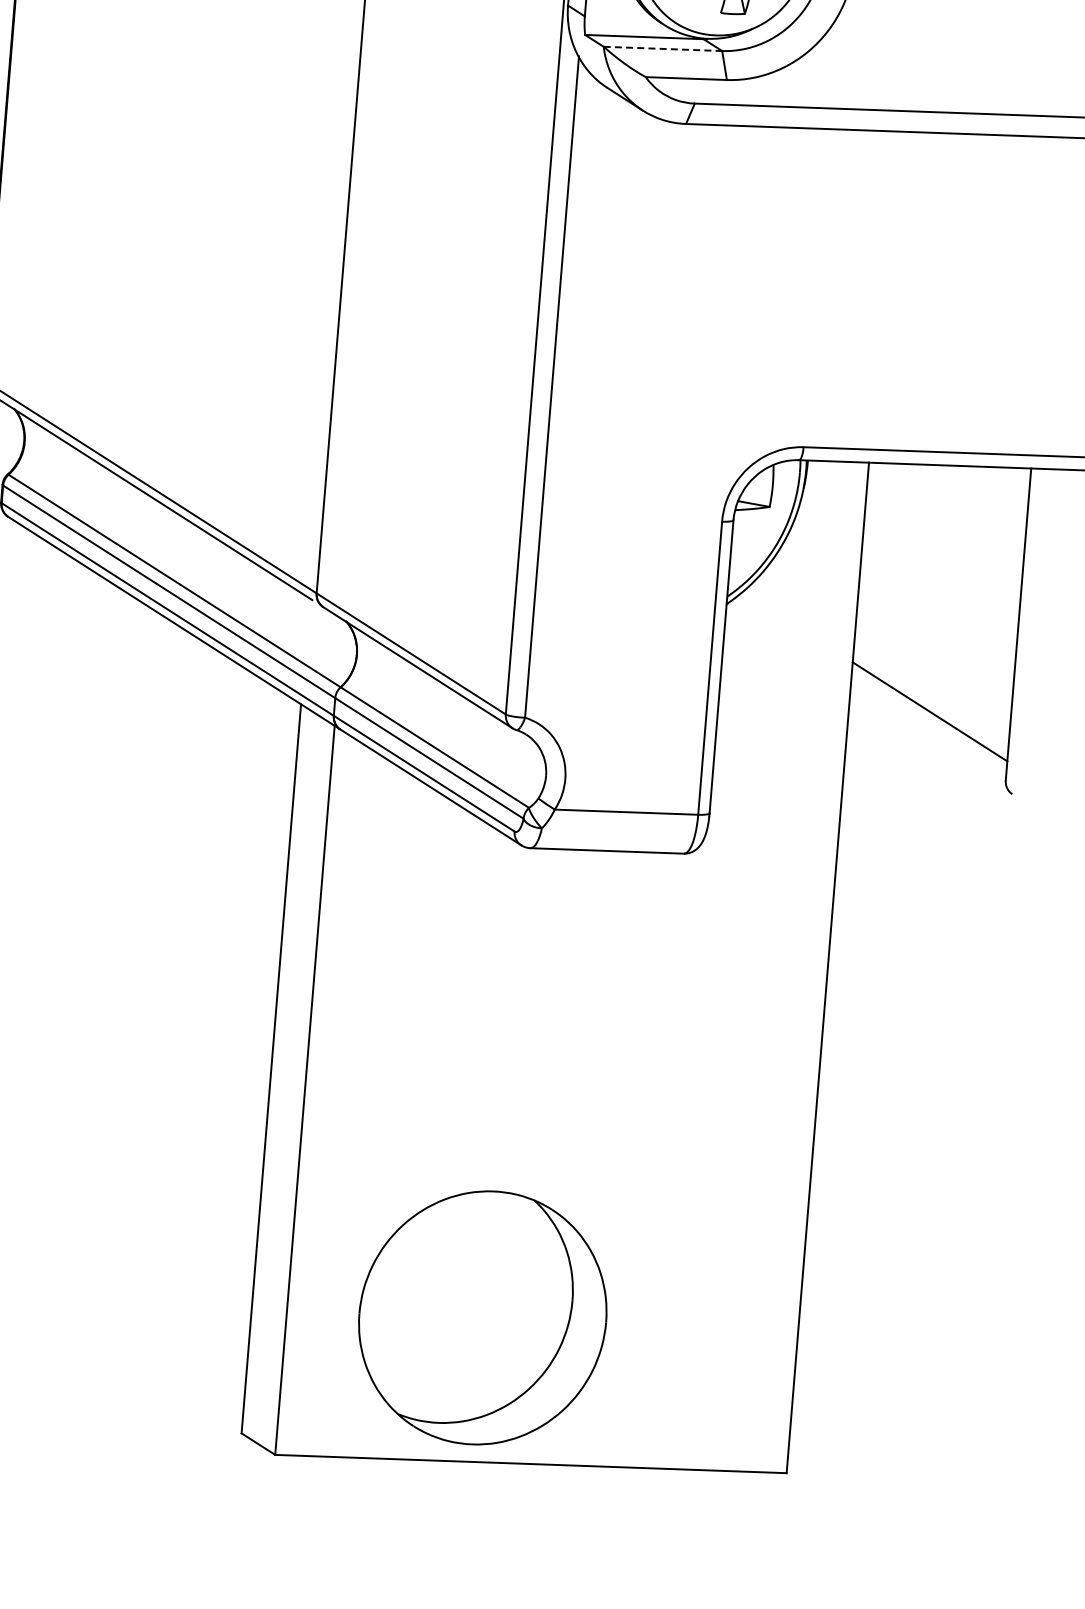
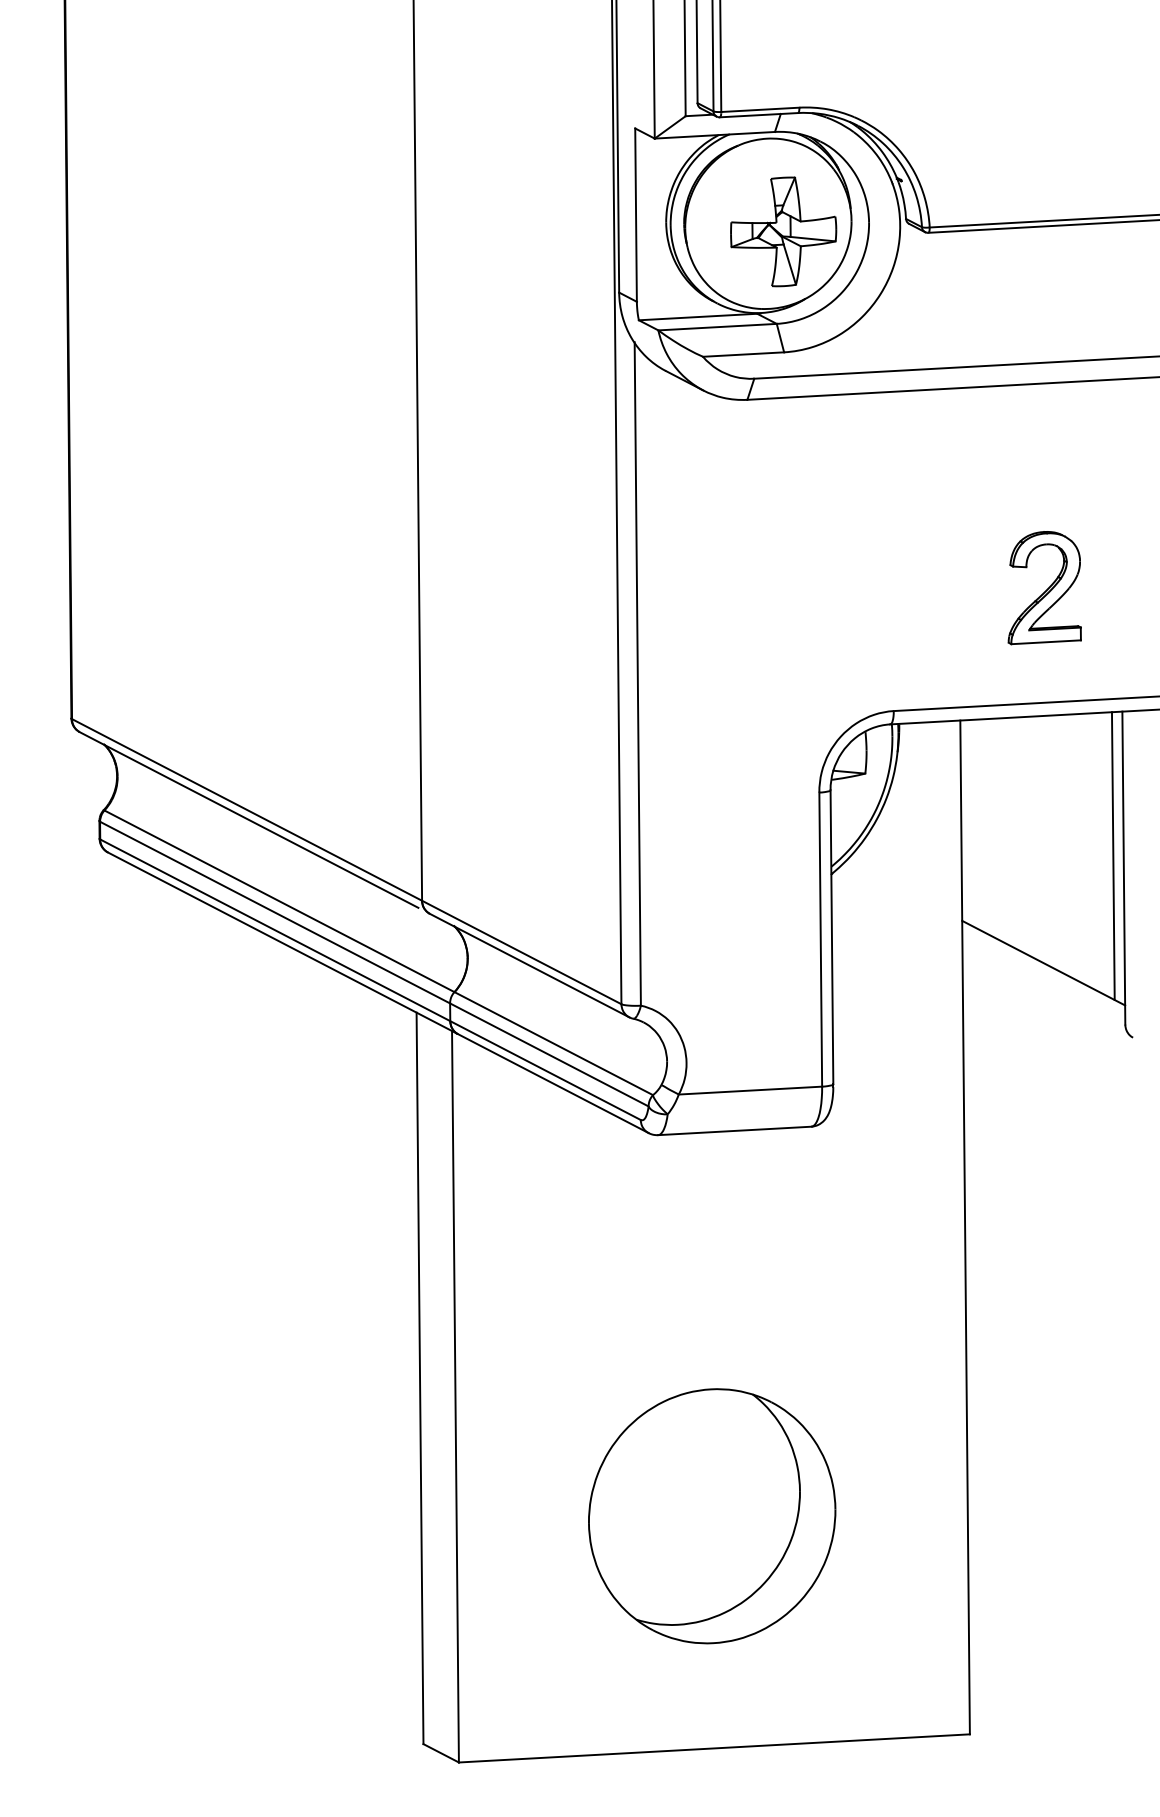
line: (663, 49) -> (718, 327), dashed -> solid
part: (964, 338) -> (1044, 588), added
line: (1008, 611) -> (1112, 856), added
part: (483, 1318) -> (712, 1516), moved

